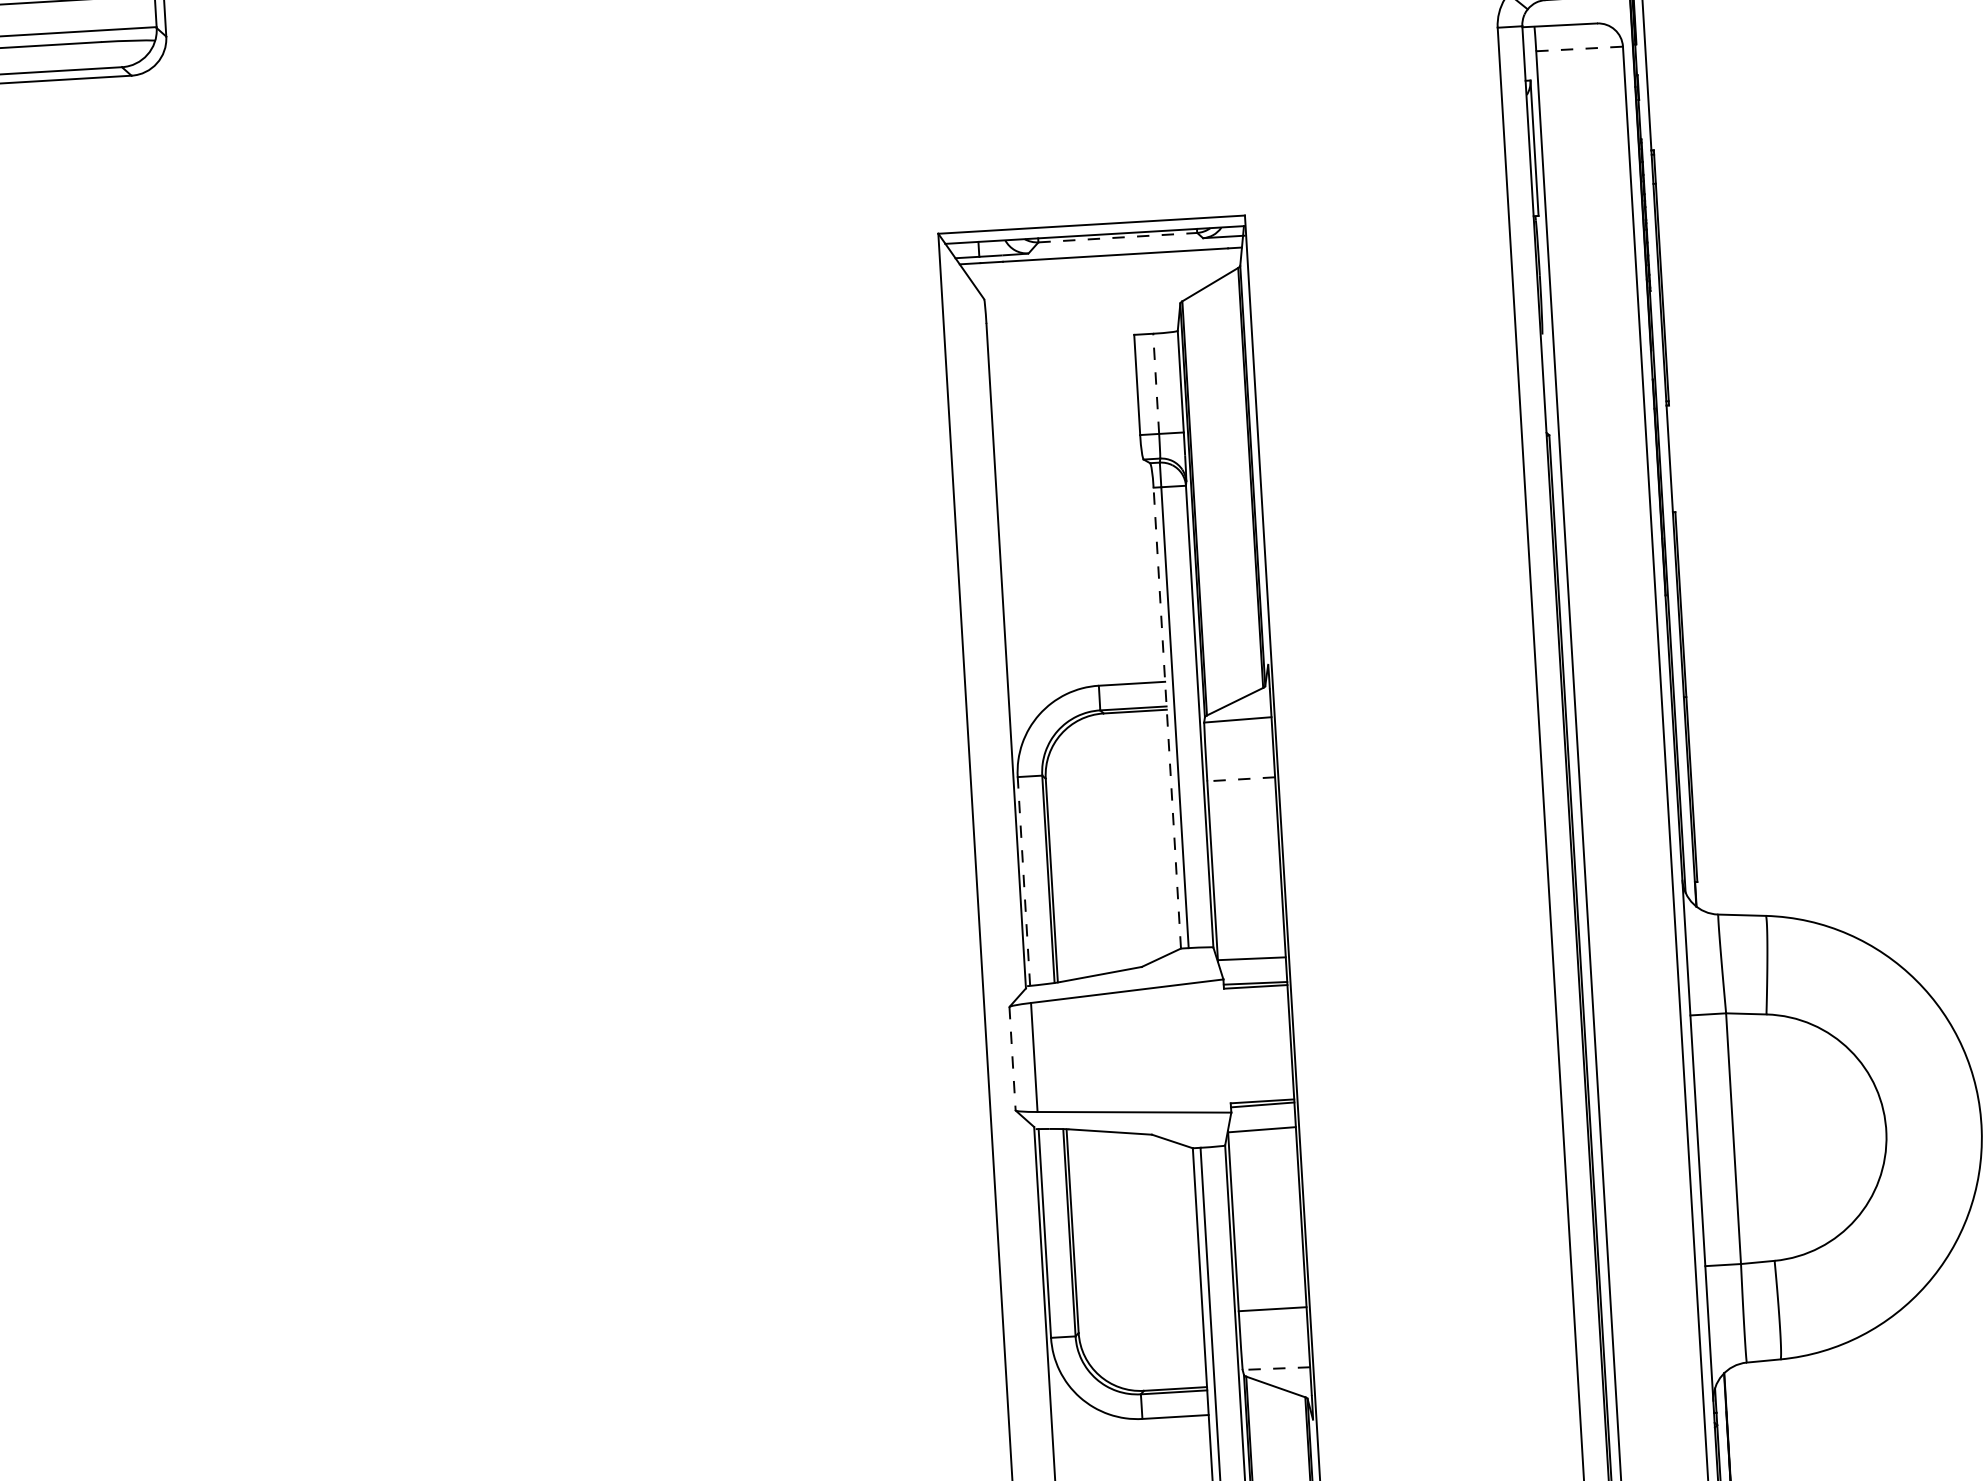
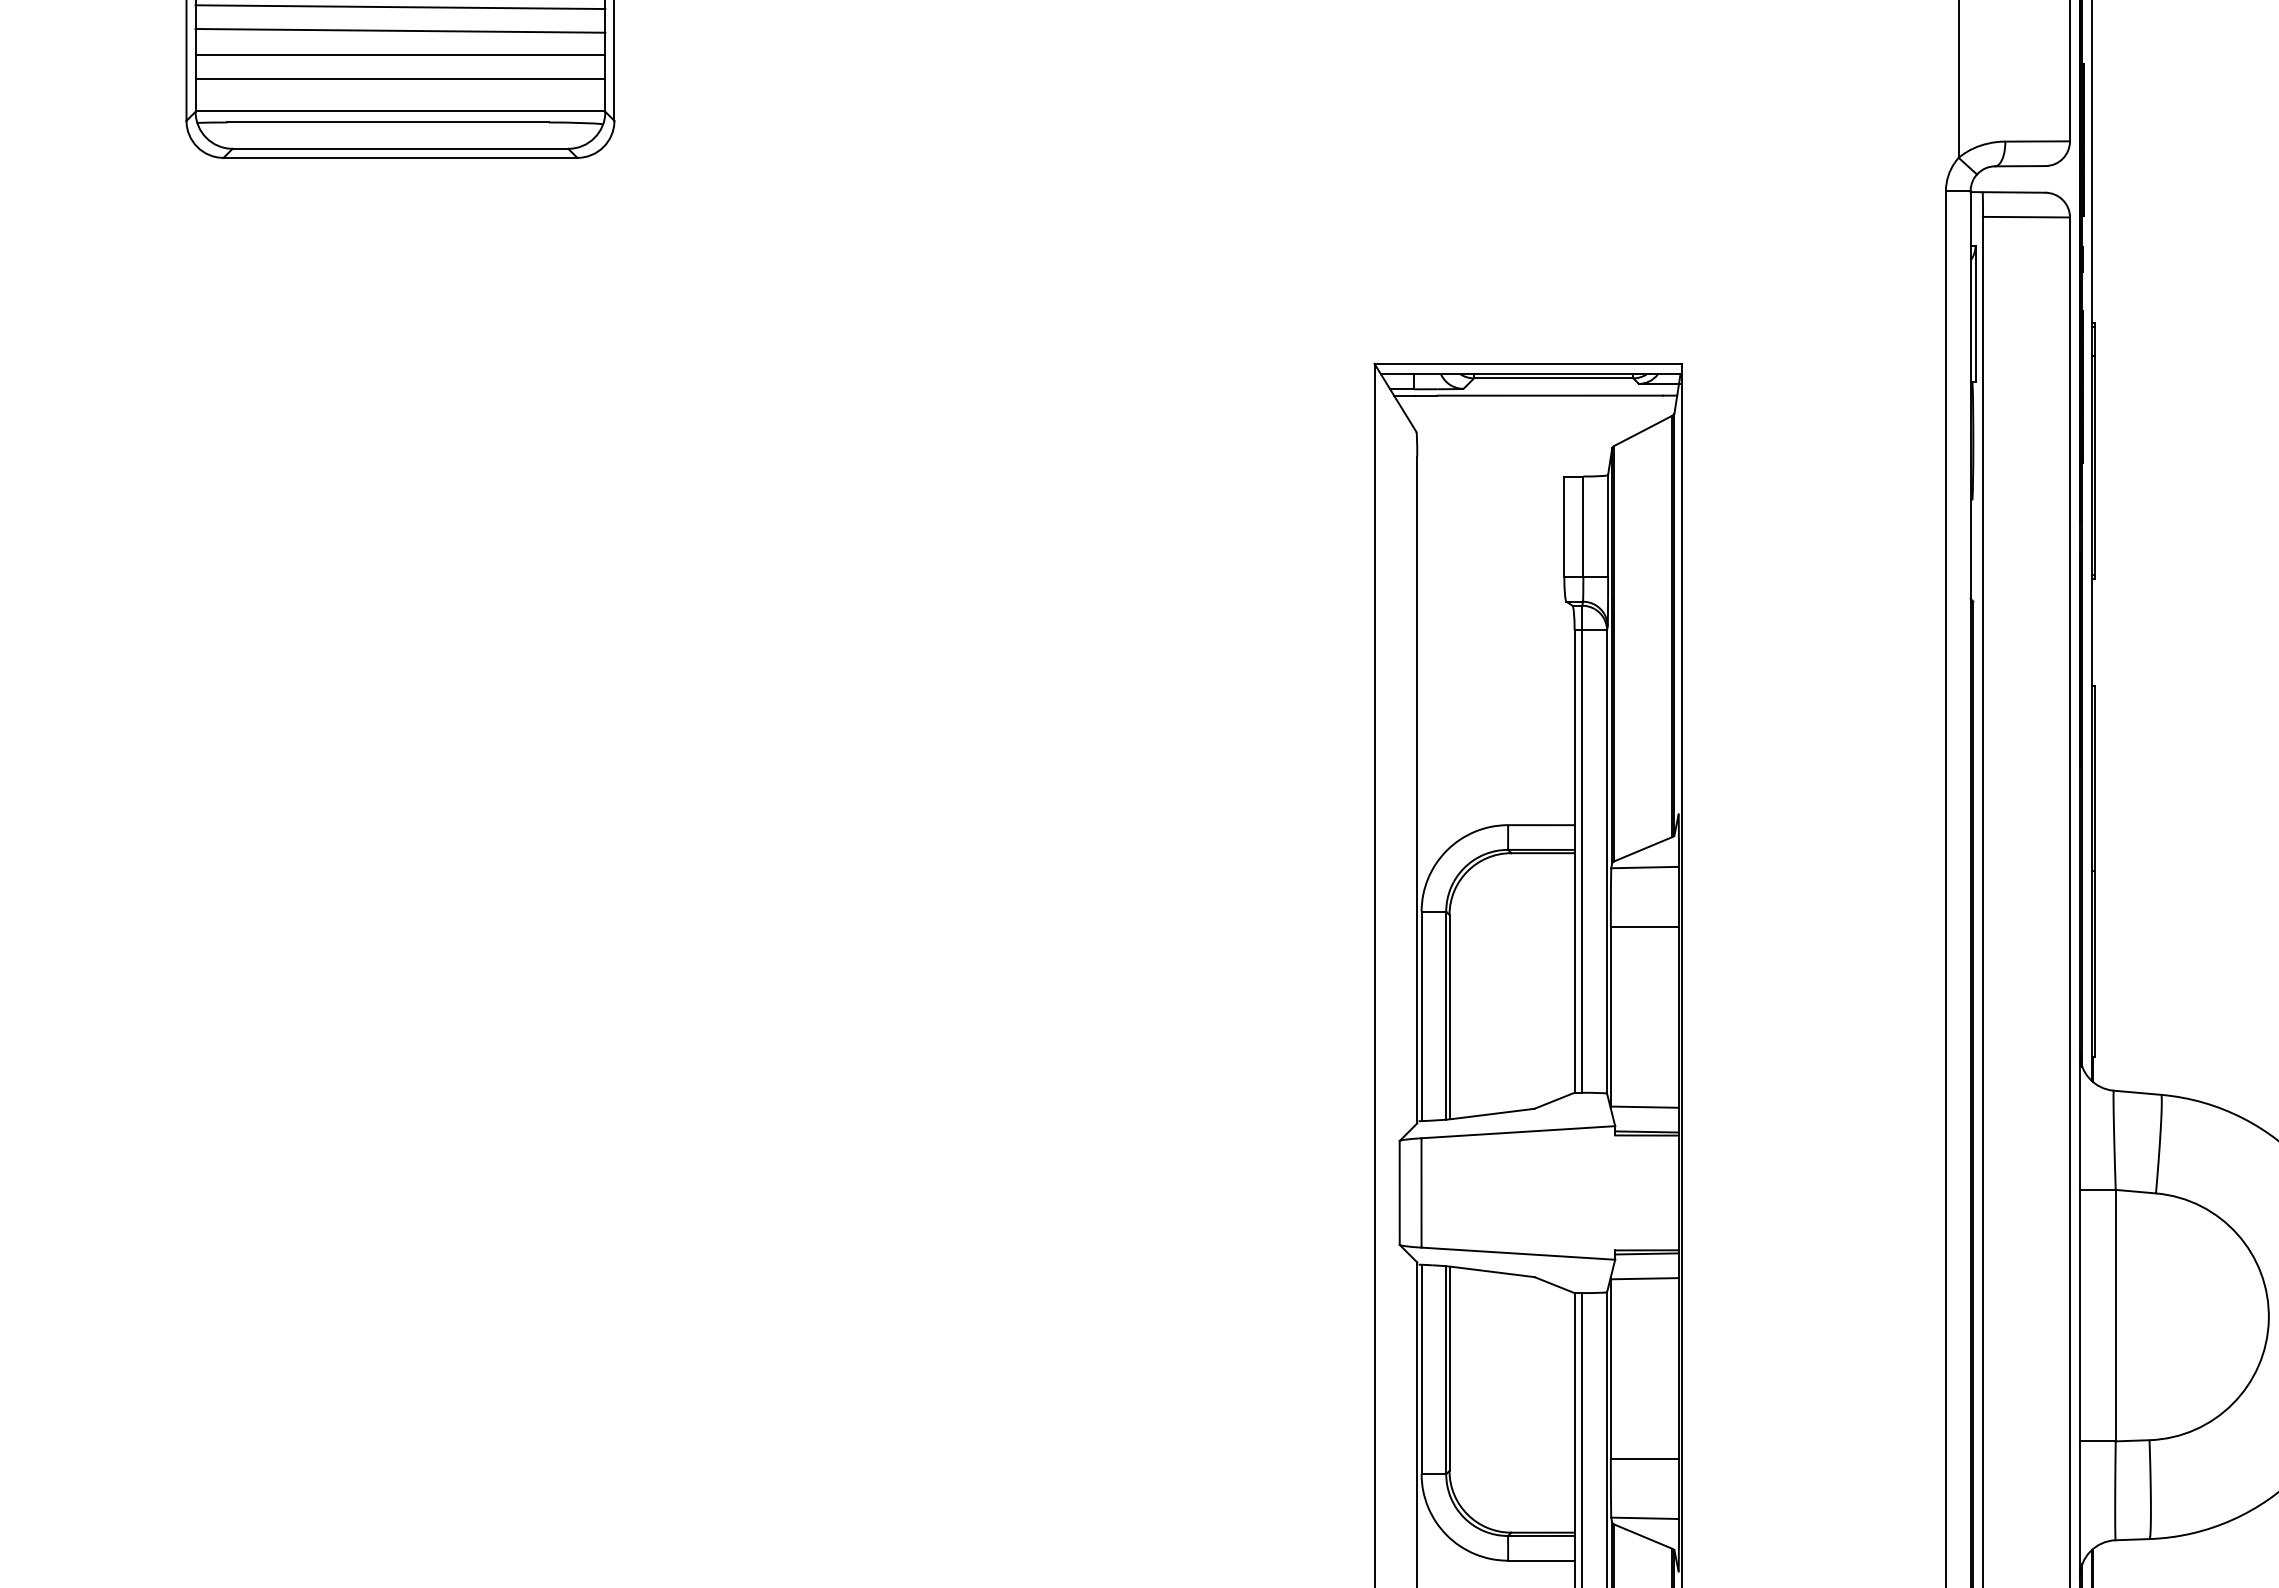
line: (1580, 49) -> (2027, 217), dashed -> solid
line: (1117, 237) -> (1553, 378), dashed -> solid
line: (1156, 383) -> (1583, 526), dashed -> solid
line: (1167, 718) -> (1574, 861), dashed -> solid
line: (1240, 779) -> (1644, 927), dashed -> solid
line: (1023, 881) -> (1421, 1016), dashed -> solid
line: (1012, 1058) -> (1399, 1192), dashed -> solid
line: (1276, 1368) -> (1645, 1518), dashed -> solid

